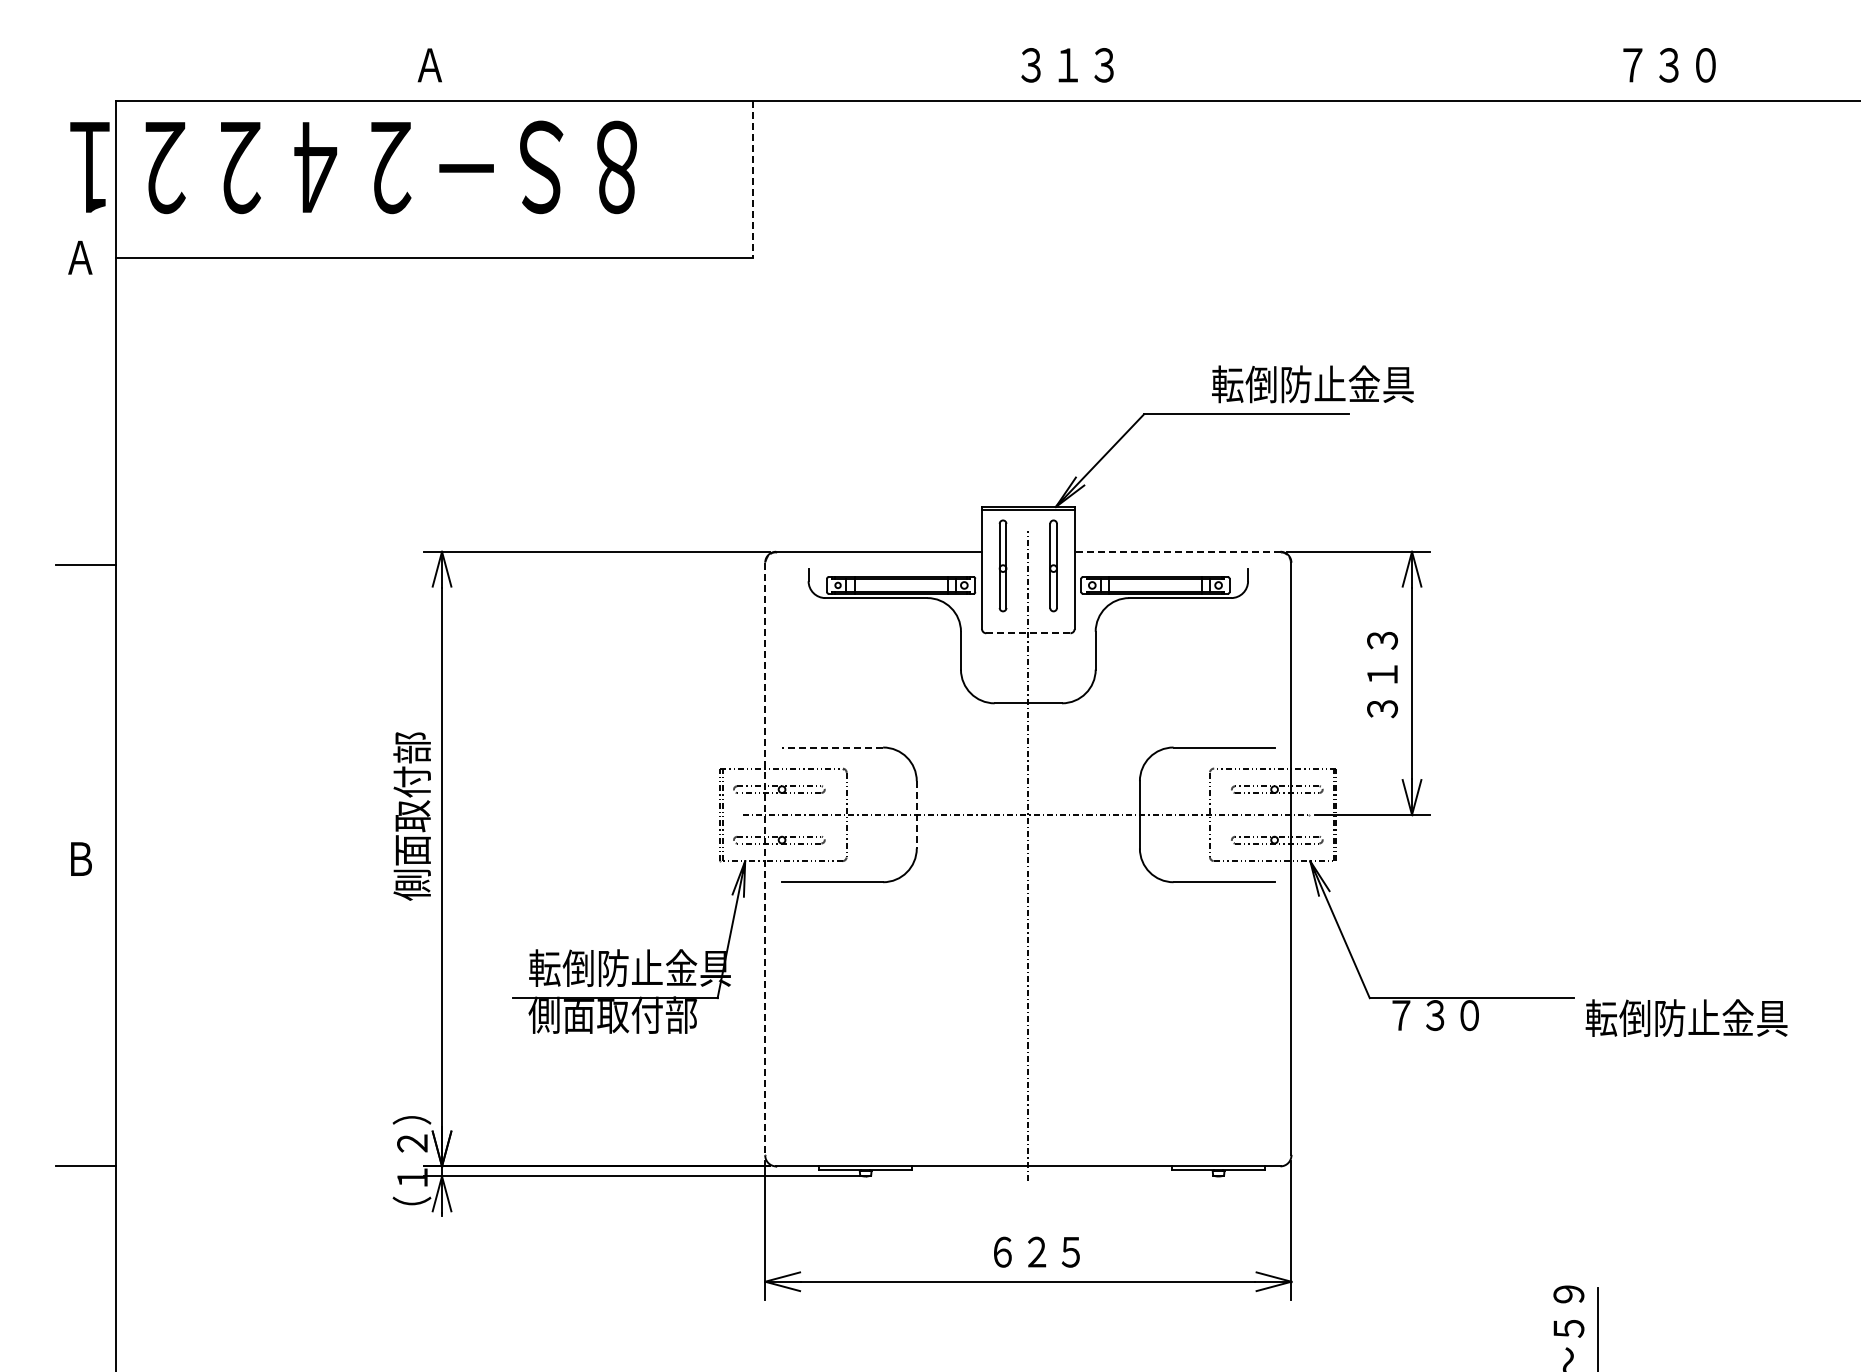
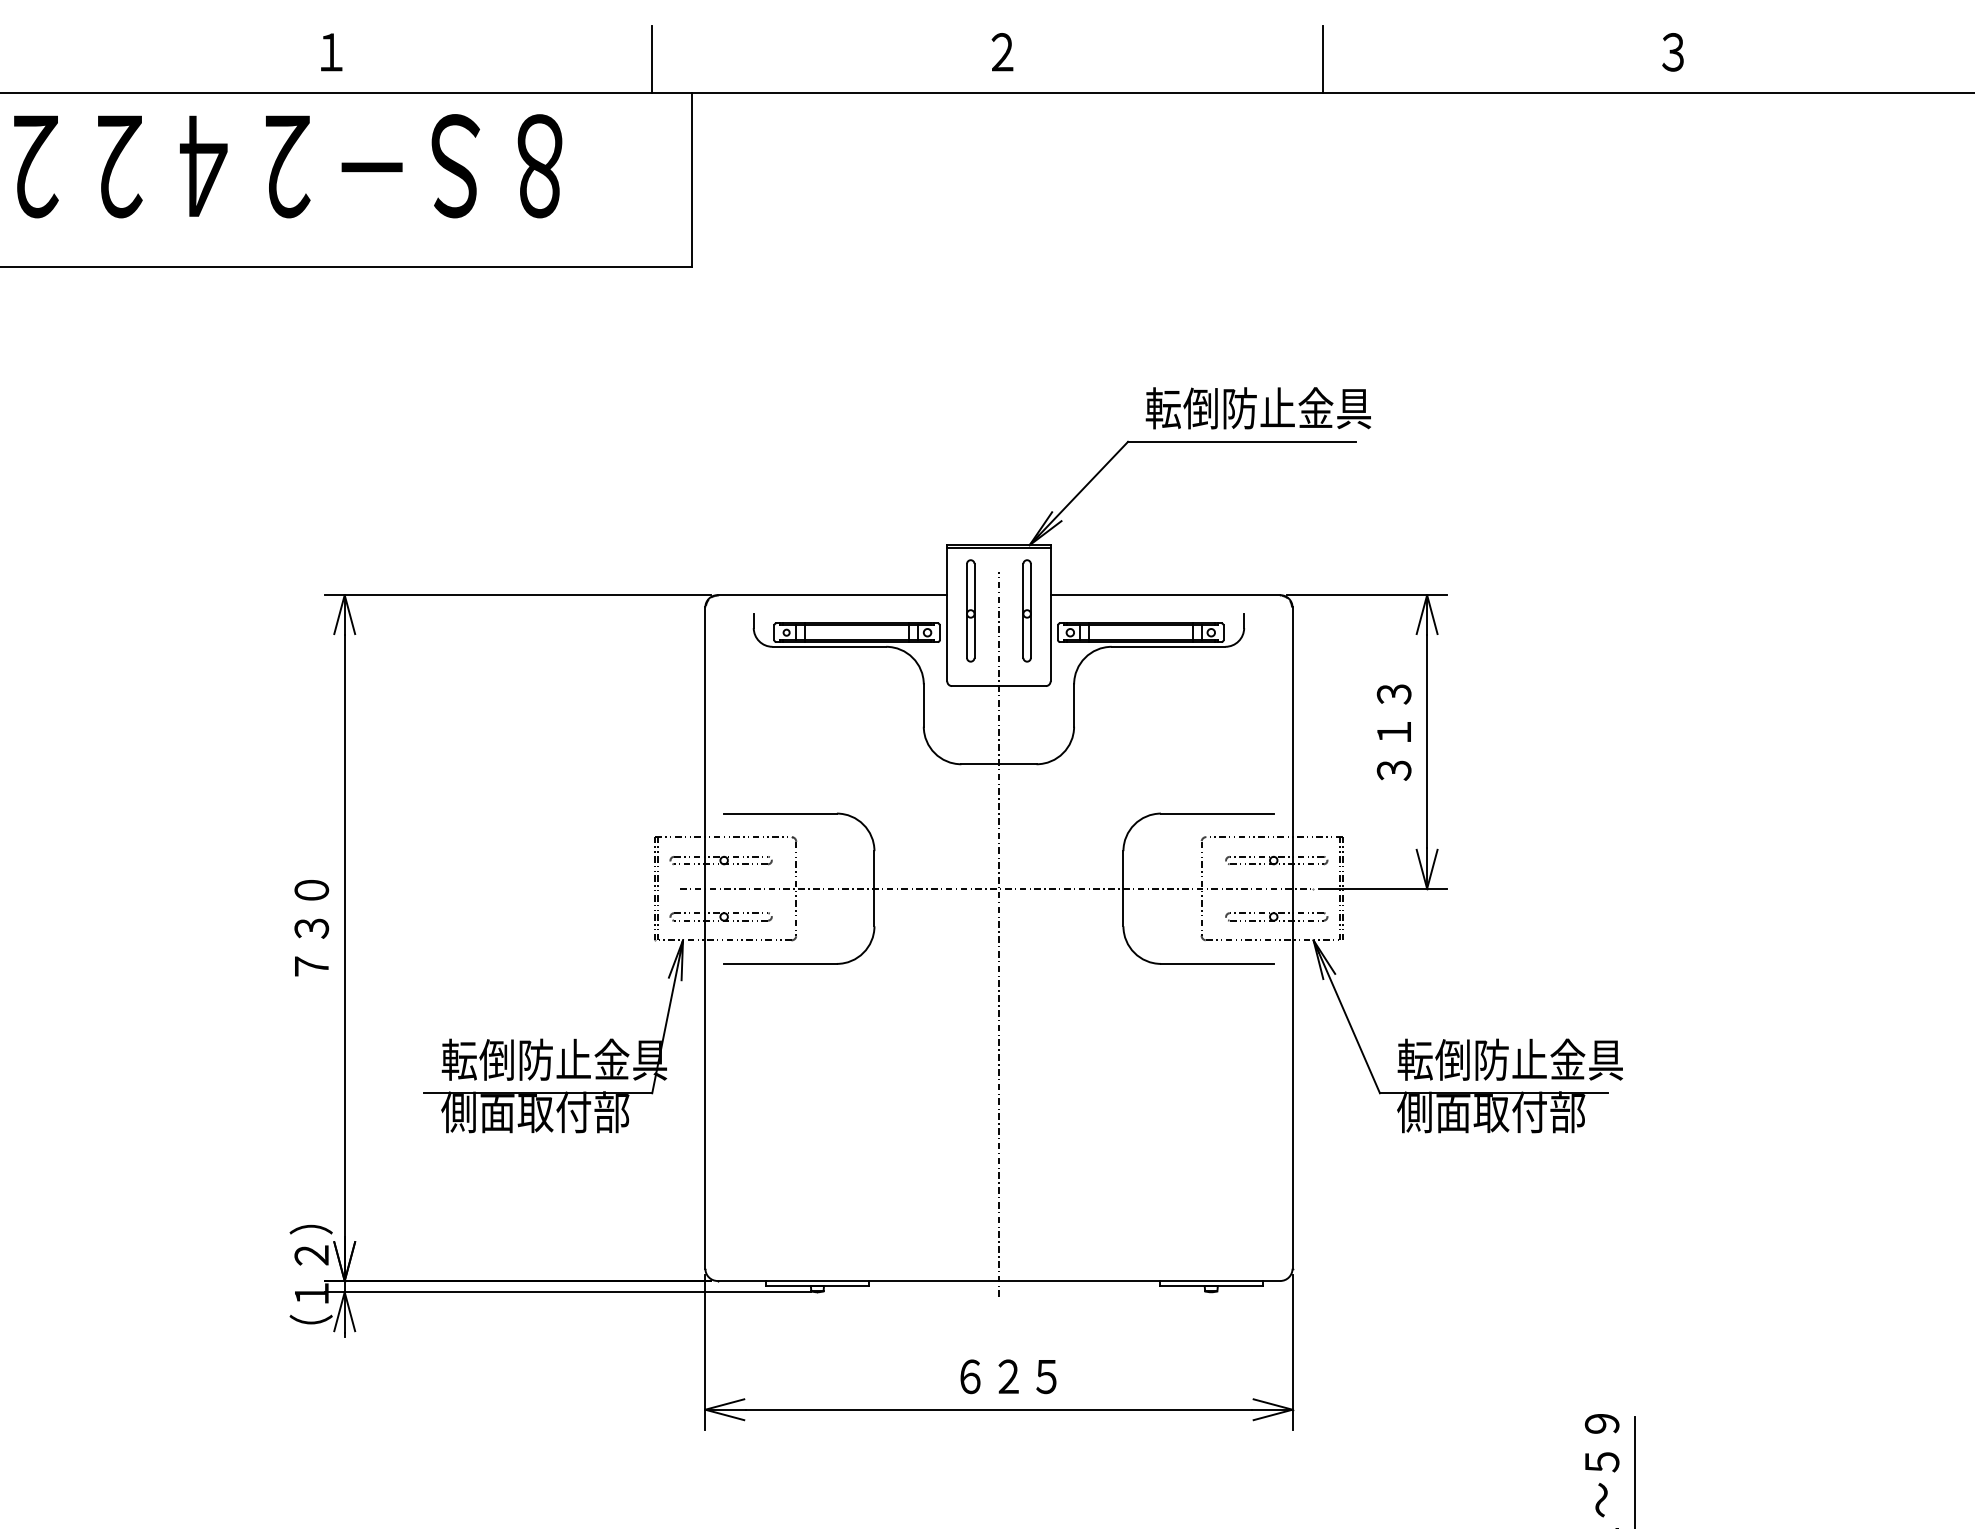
text: (429, 65) -> (330, 52), Ａ -> １
text: (1067, 65) -> (1042, 52), ３１３ -> ２
text: (1668, 65) -> (1713, 52), ７３０ -> ３
line: (717, 71) -> (652, 59), added
line: (1318, 71) -> (1322, 59), added
line: (753, 180) -> (692, 180), dashed -> solid
text: (1312, 384) -> (1258, 408), moved
line: (1177, 551) -> (1165, 594), dashed -> solid
line: (1028, 633) -> (999, 686), dashed -> solid
line: (832, 747) -> (780, 813), dashed -> solid
line: (916, 814) -> (874, 888), dashed -> solid
text: (411, 816) -> (310, 890), 側面取付部 -> ７３０
line: (765, 859) -> (705, 938), dashed -> solid
text: (1469, 1014) -> (1491, 1111), ７３０ -> 側面取付部
text: (1686, 1017) -> (1510, 1059), moved

